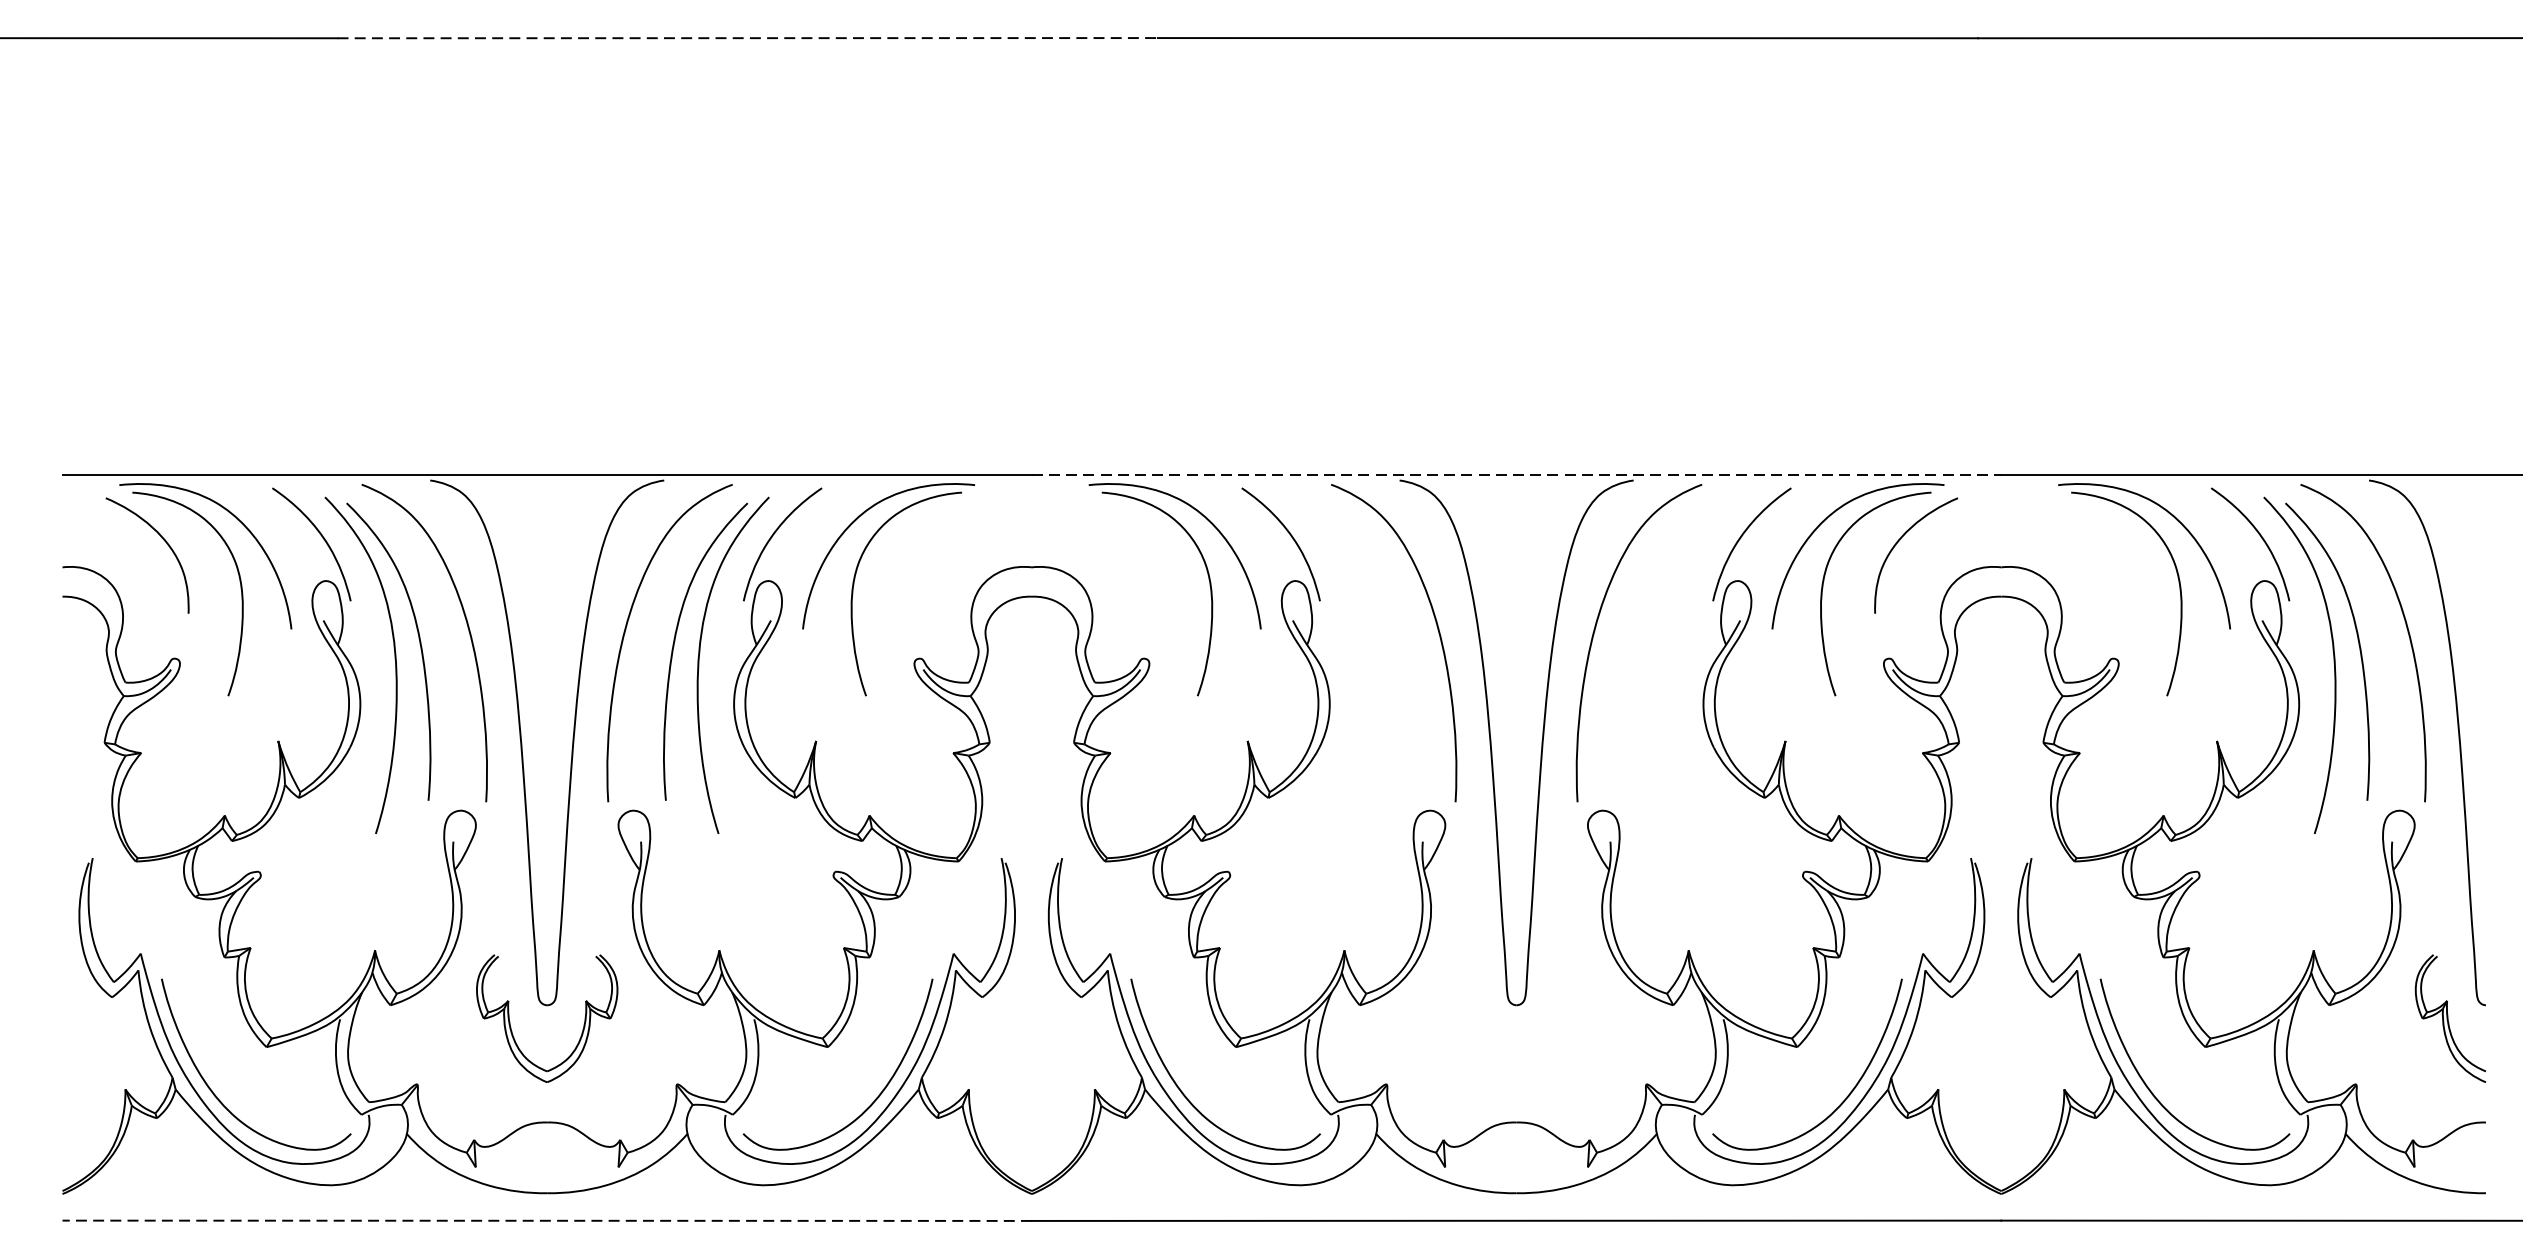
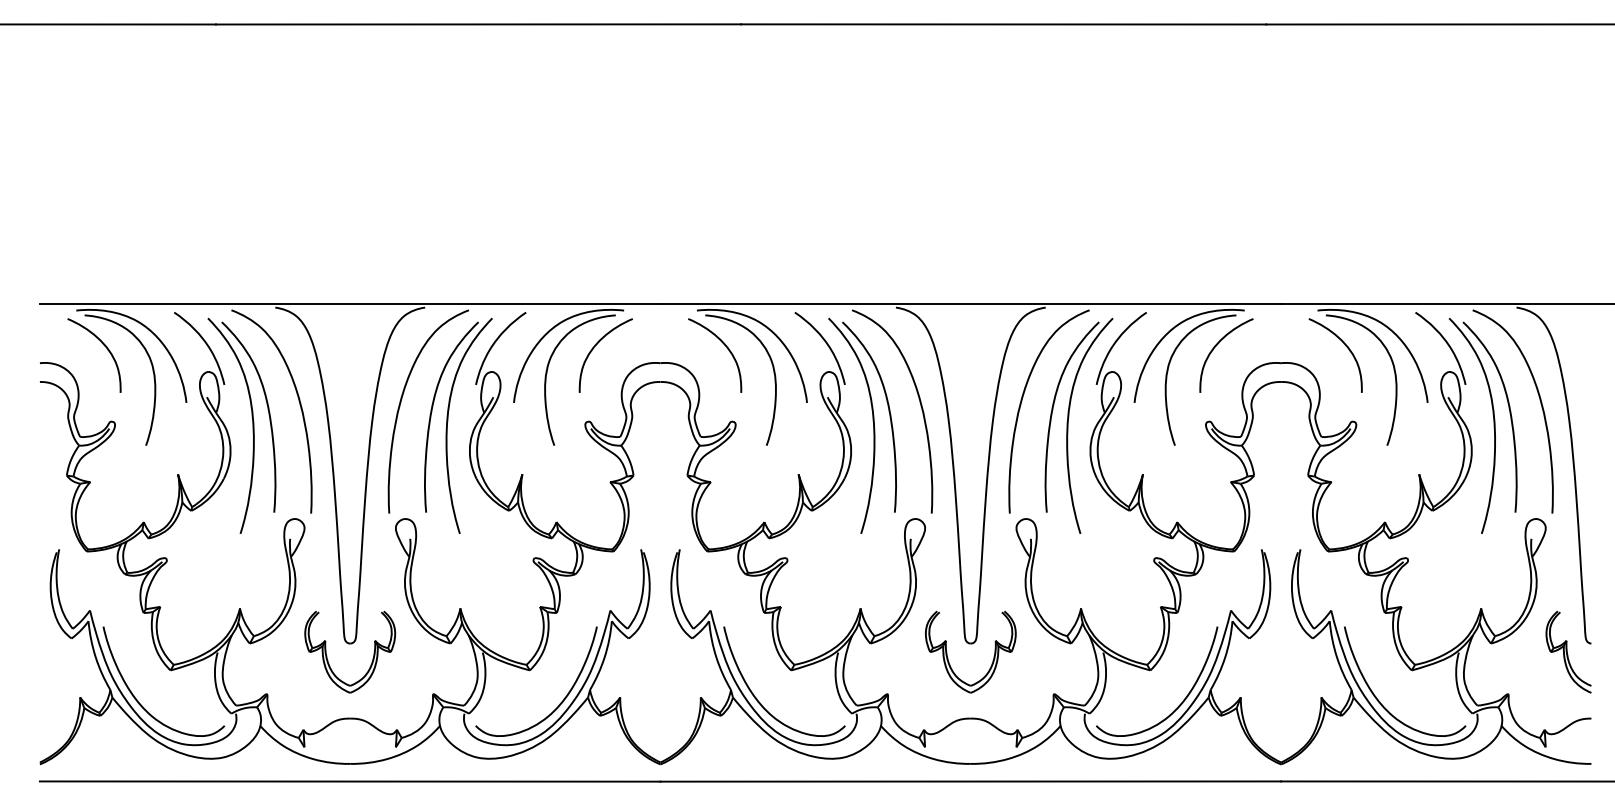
line: (747, 38) -> (478, 24), dashed -> solid
line: (1517, 474) -> (971, 303), dashed -> solid
curve: (2101, 541) -> (1345, 346), added
curve: (928, 544) -> (594, 348), added
curve: (1134, 544) -> (726, 348), added
part: (1363, 658) -> (872, 421), added
part: (1669, 664) -> (1068, 425), added
part: (1480, 1017) -> (947, 651), added
line: (546, 1220) -> (349, 781), dashed -> solid

